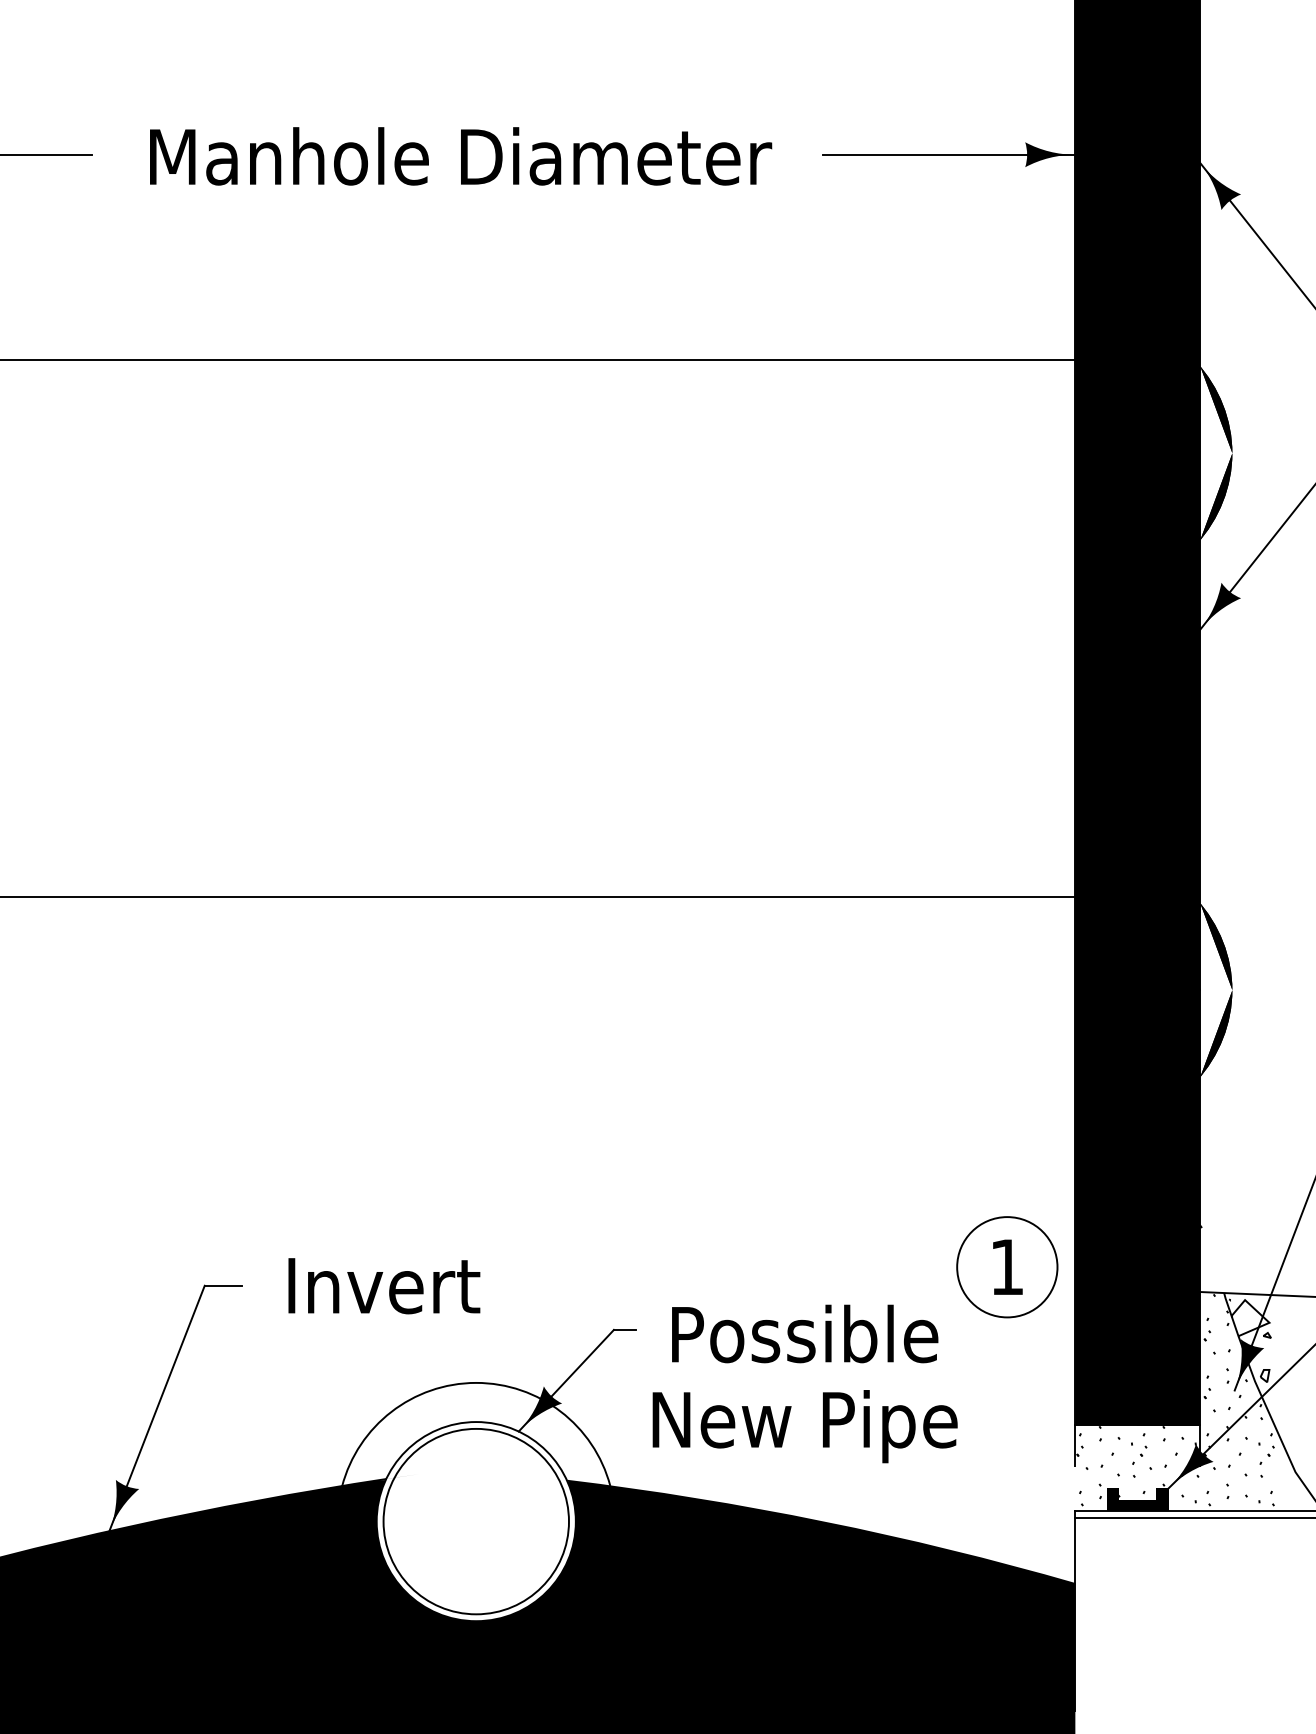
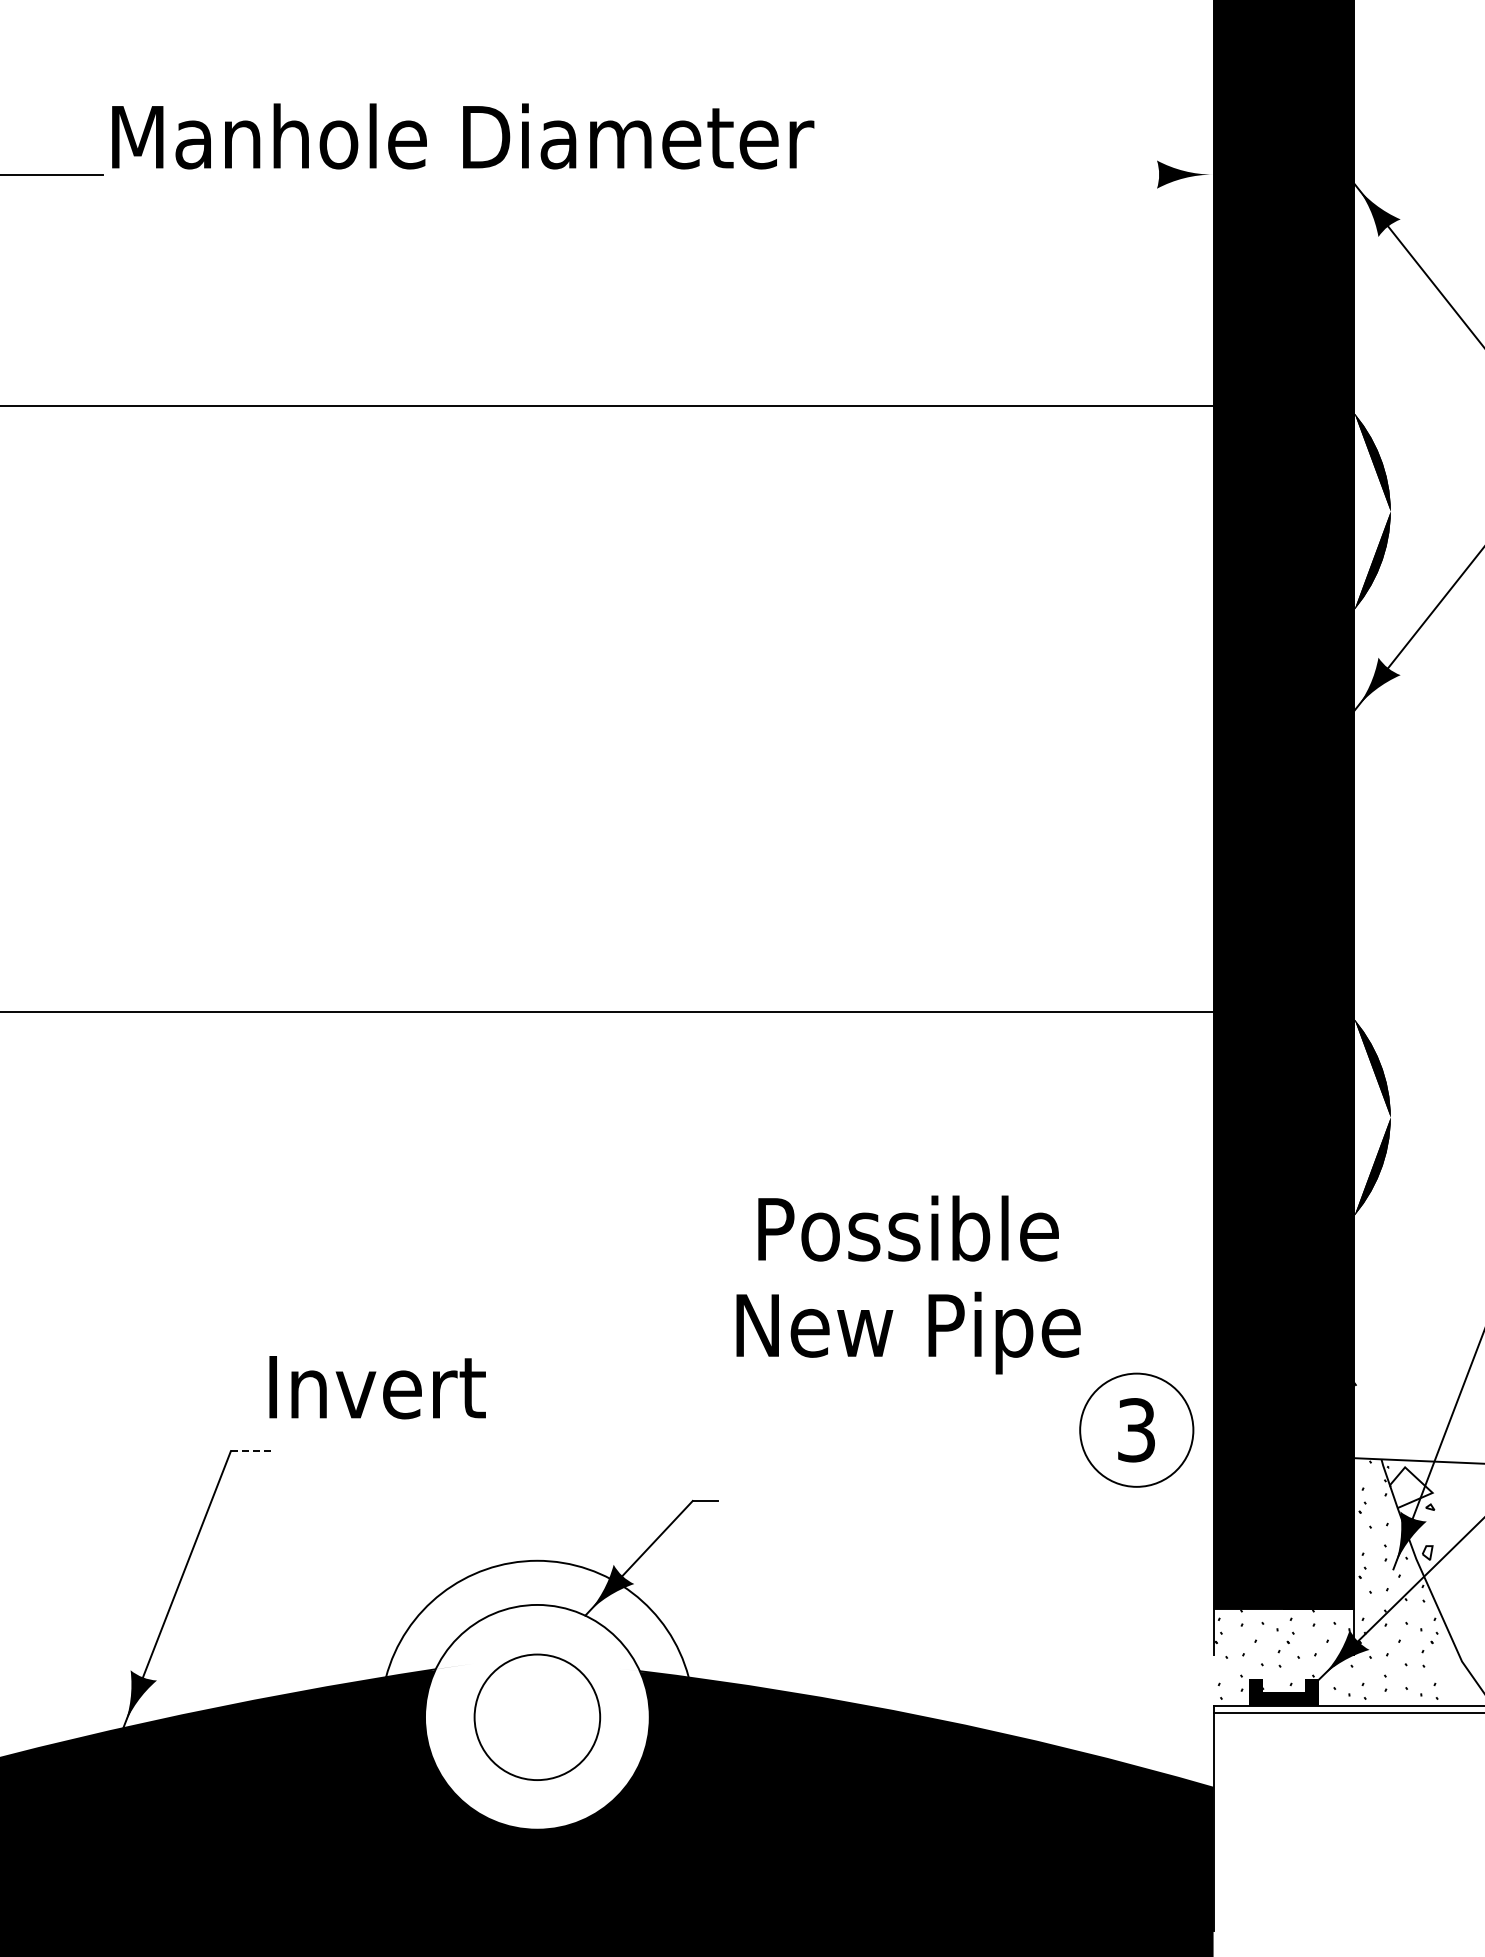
line: (949, 154) -> (1071, 174), removed
text: (461, 156) -> (463, 136), moved
text: (1007, 1267) -> (1136, 1430), 1 -> 3
line: (223, 1286) -> (252, 1451), solid -> dashed
text: (384, 1286) -> (377, 1387), moved
text: (805, 1383) -> (908, 1284), moved
circle: (476, 1520) -> (537, 1716), size x0.6

